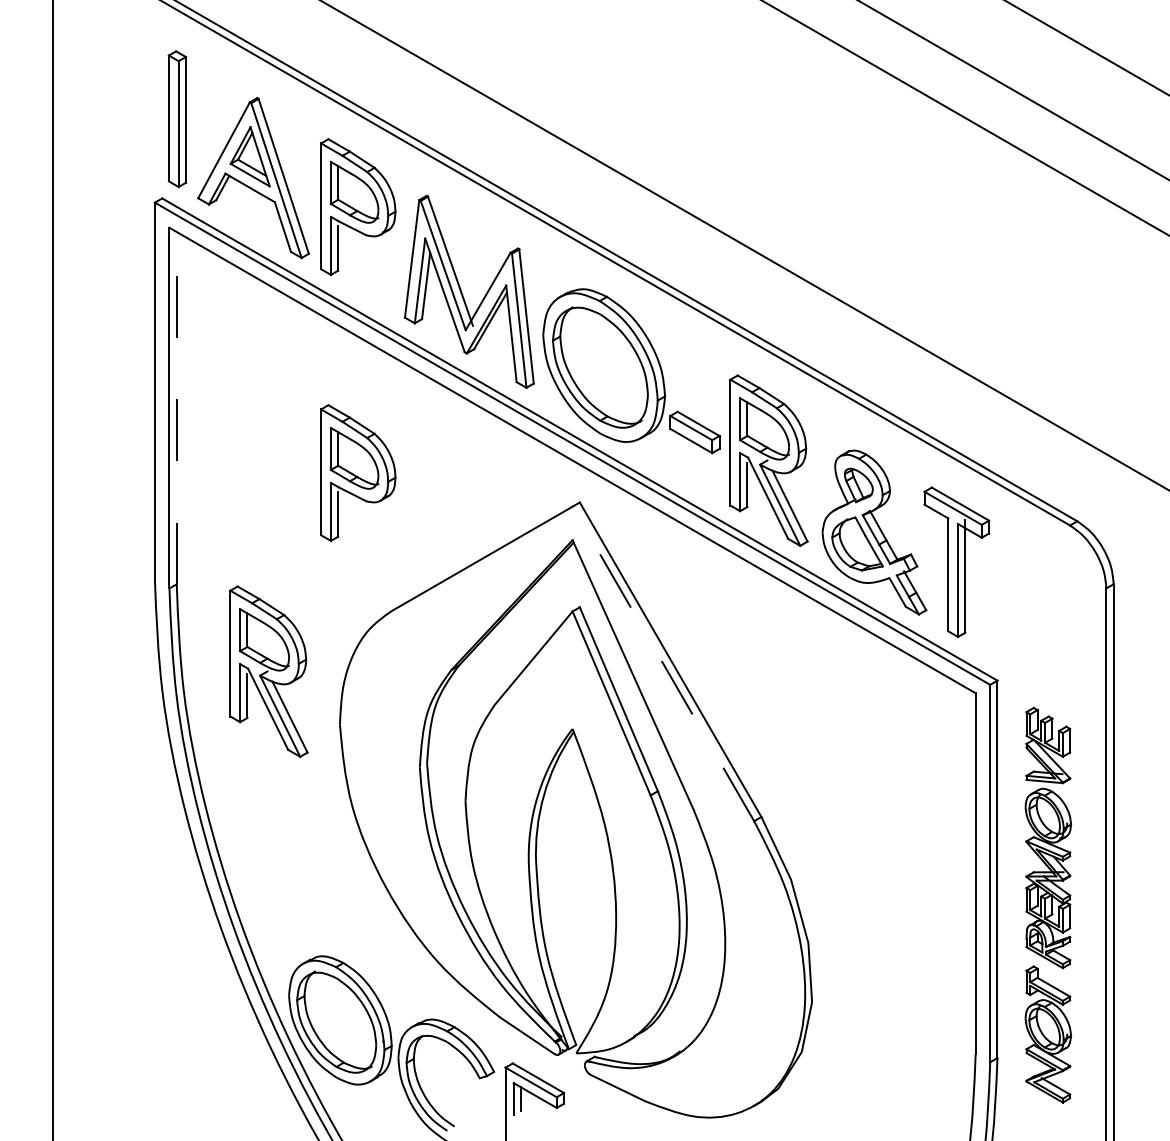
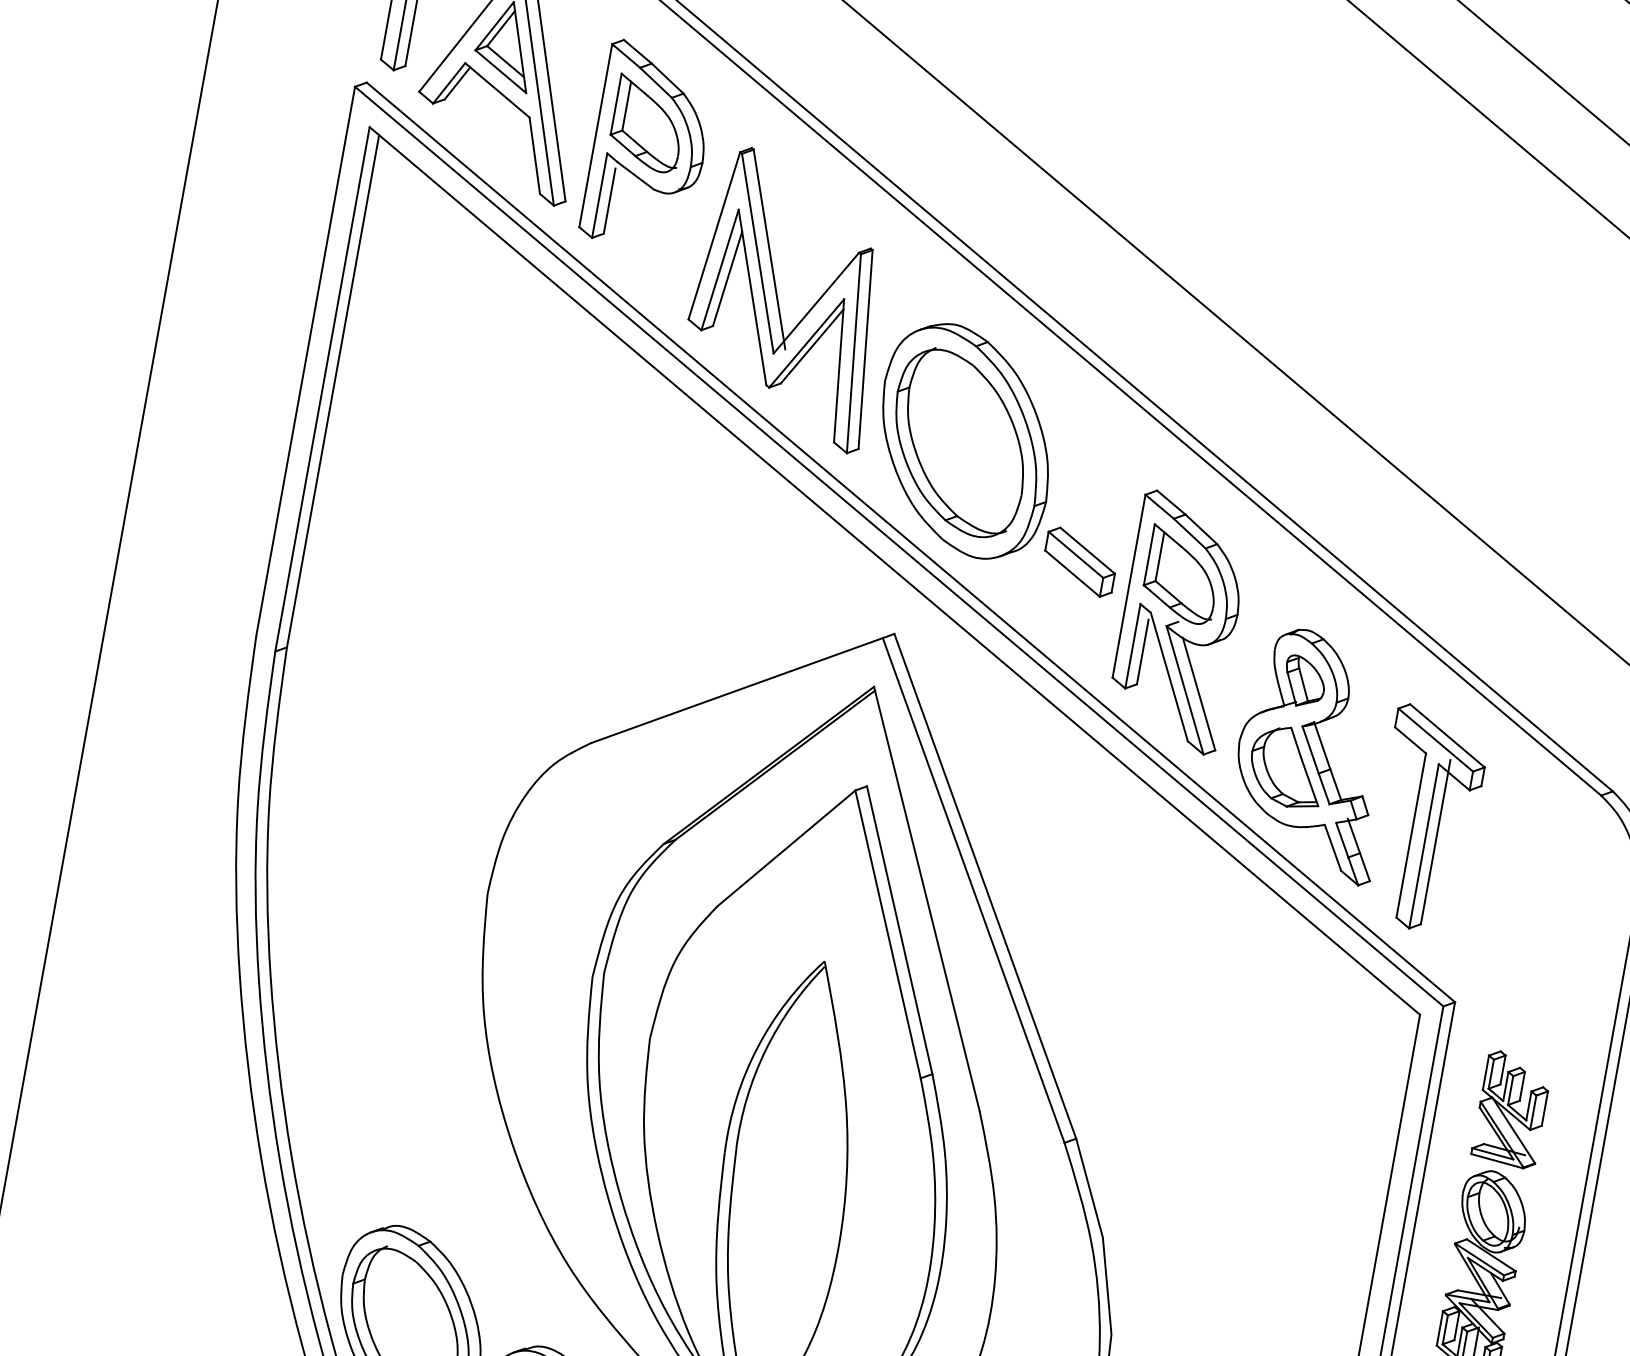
line: (176, 407) -> (332, 390), dashed -> solid
part: (358, 472) -> (580, 532), removed
line: (663, 663) -> (973, 889), dashed -> solid
part: (268, 671) -> (397, 798), removed

